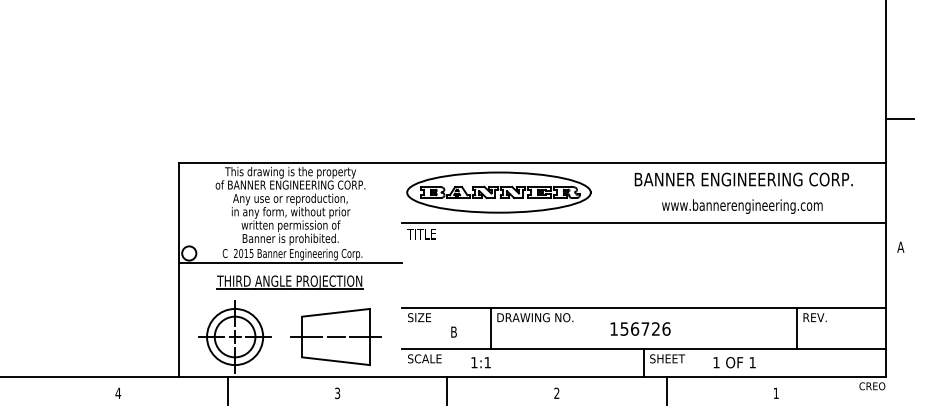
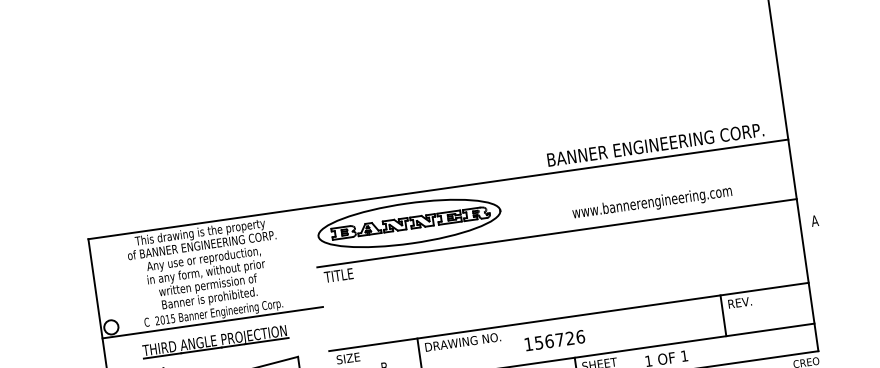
line: (899, 119) -> (795, 94), removed
text: (743, 179) -> (655, 144), moved
text: (640, 328) -> (554, 340), moved

